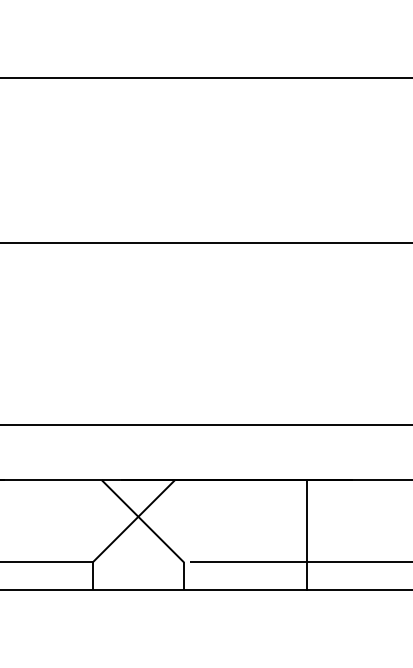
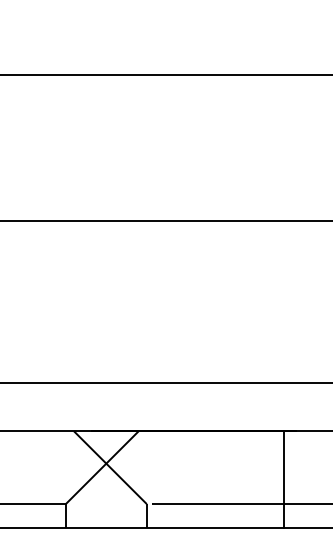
line: (307, 534) -> (284, 479), moved

